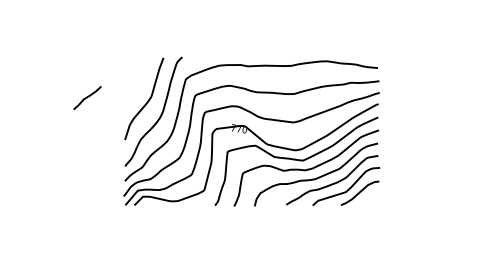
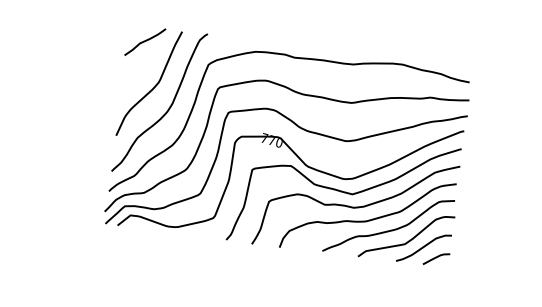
curve: (87, 98) -> (145, 42), moved
curve: (369, 199) -> (435, 258), added

